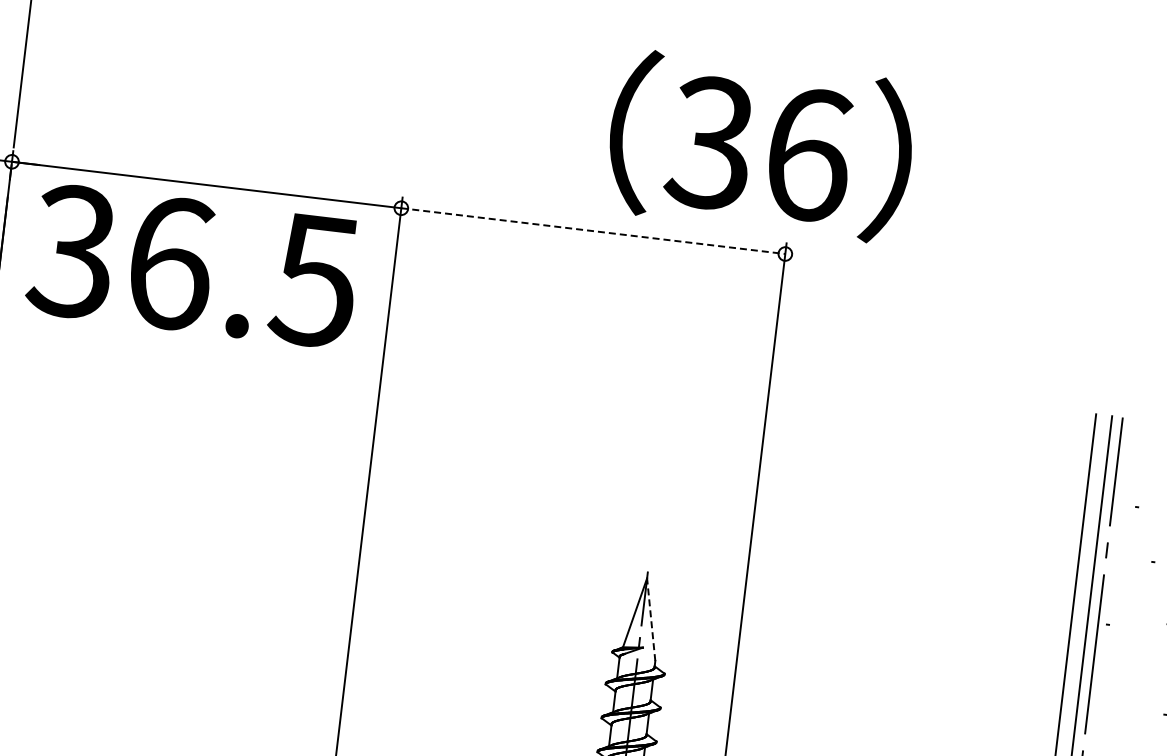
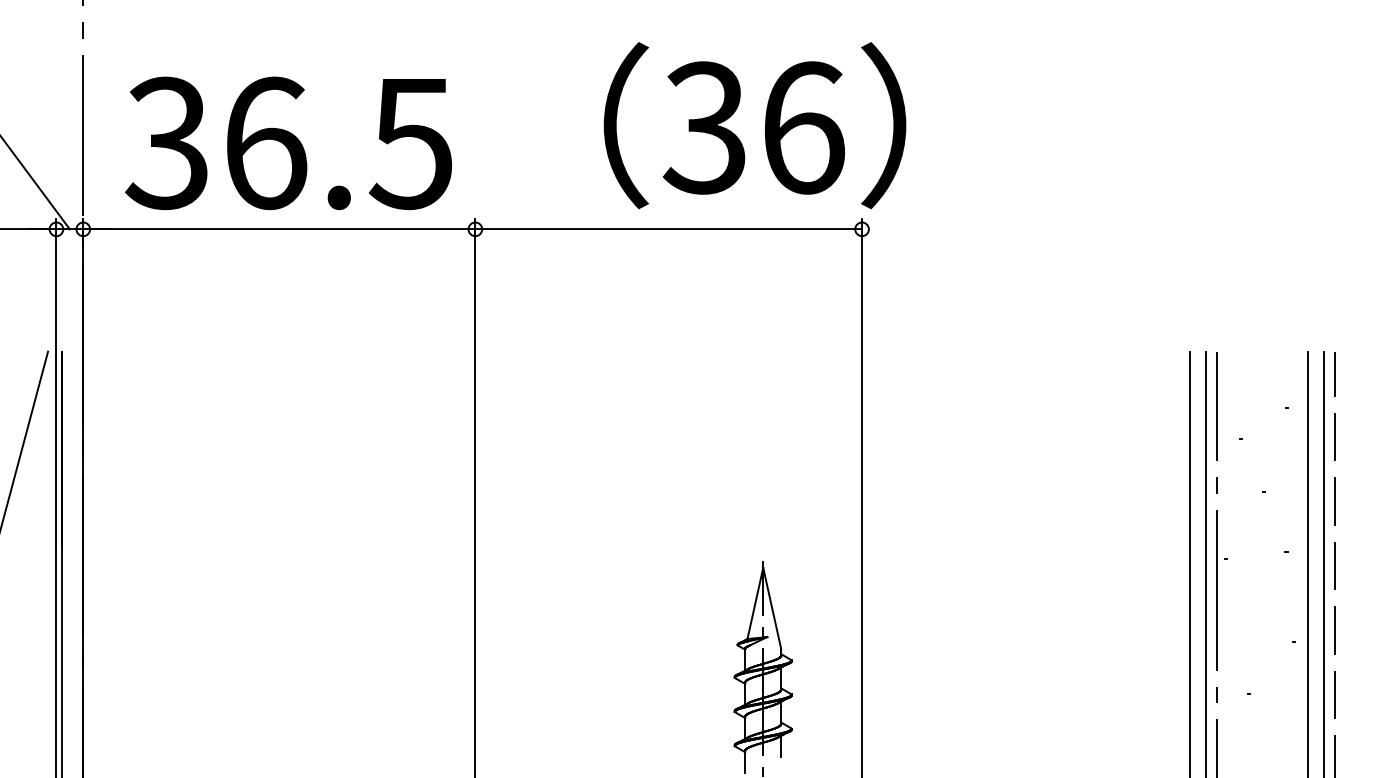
text: (760, 146) -> (754, 125), moved
line: (594, 231) -> (669, 229), dashed -> solid
text: (193, 266) -> (288, 143), moved
line: (651, 619) -> (772, 608), dashed -> solid

